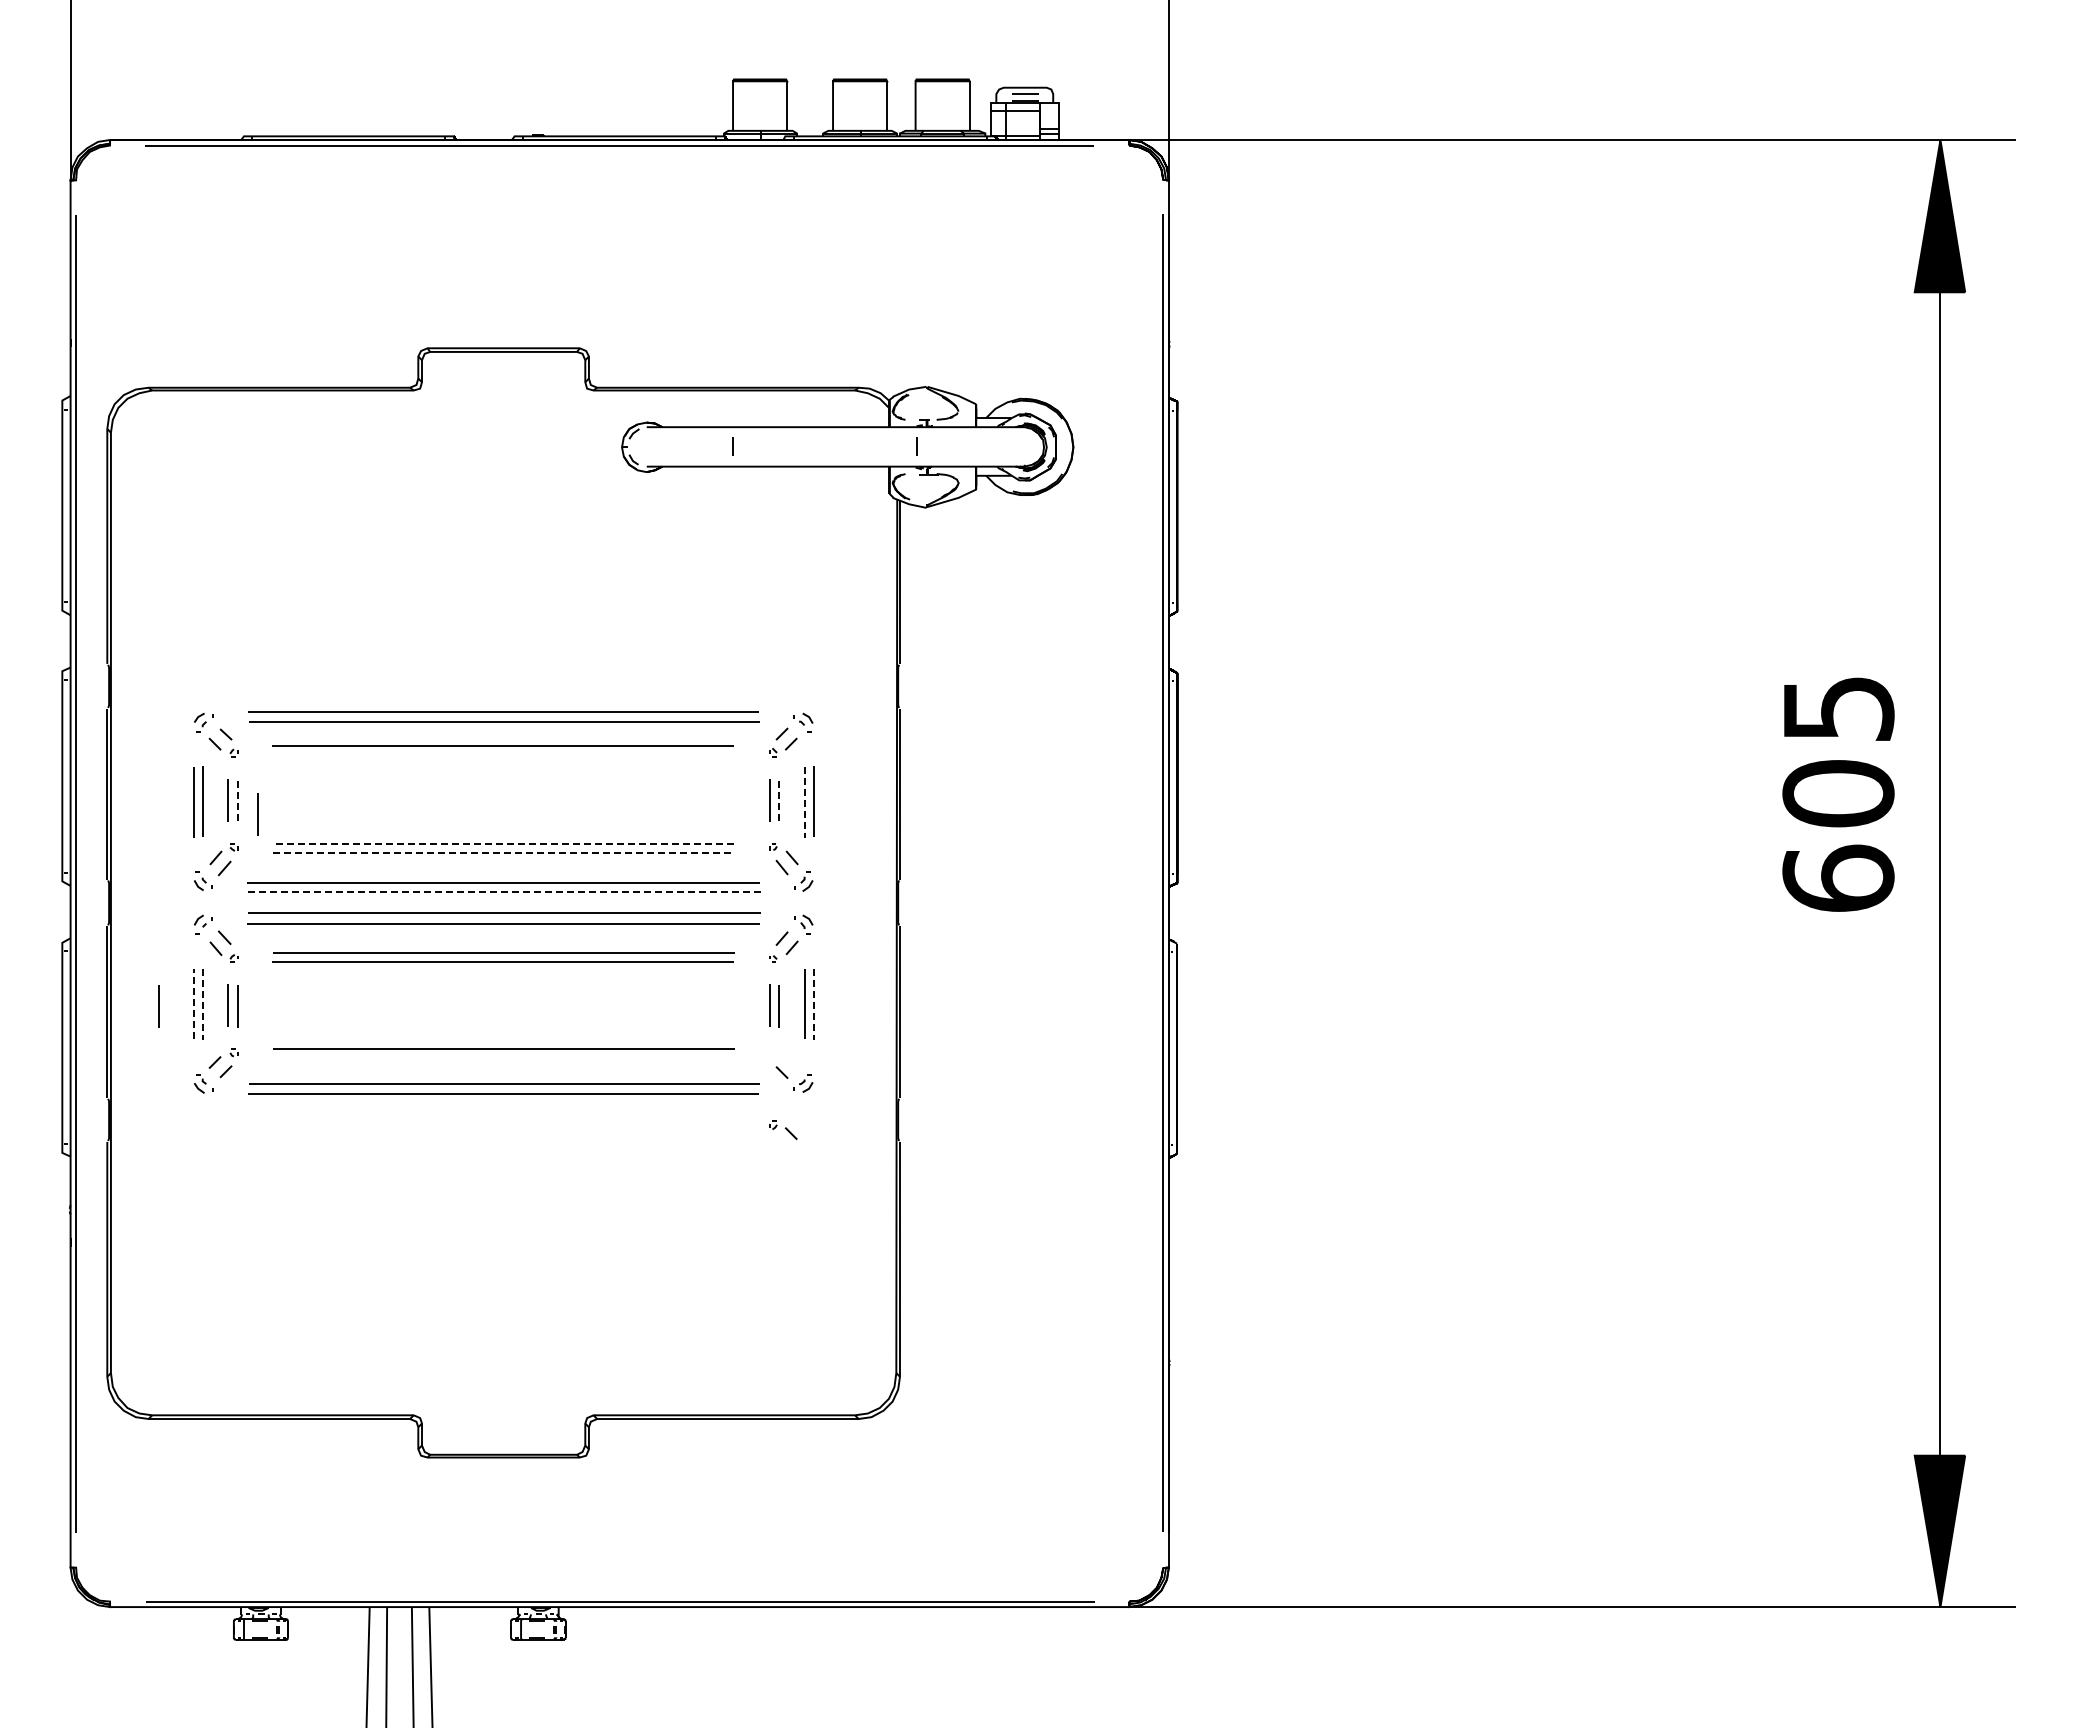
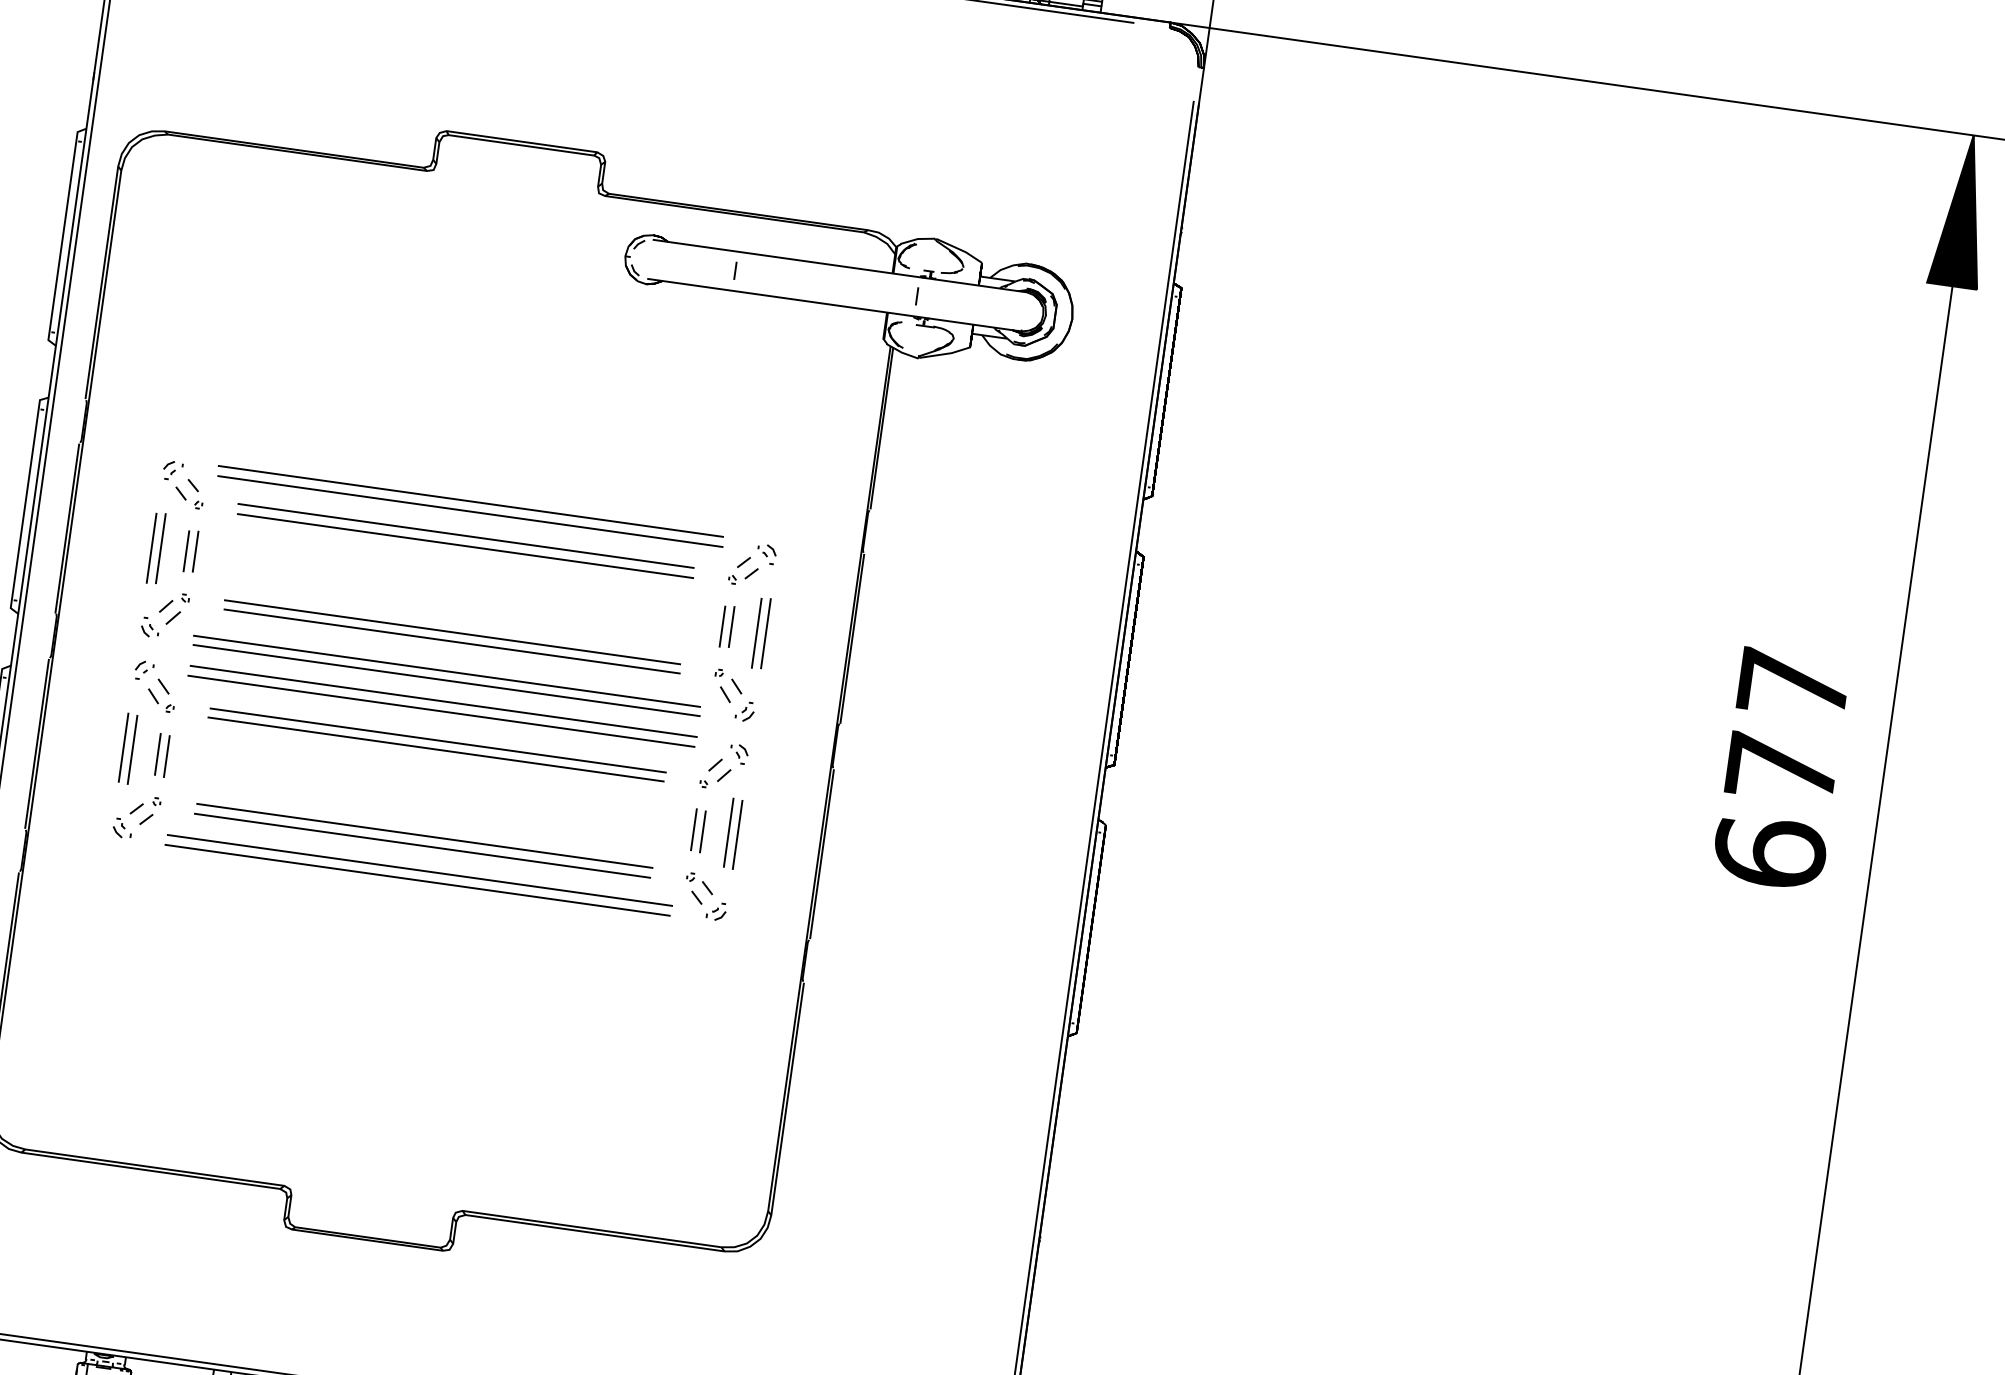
text: (1838, 752) -> (1787, 727), 605 -> 677
line: (503, 756) -> (464, 545), added
line: (237, 799) -> (195, 551), dashed -> solid
line: (778, 799) -> (731, 626), dashed -> solid
line: (804, 802) -> (756, 633), dashed -> solid
line: (257, 814) -> (213, 569), removed
line: (503, 843) -> (452, 632), dashed -> solid
line: (504, 852) -> (452, 641), dashed -> solid
line: (504, 892) -> (447, 680), dashed -> solid
line: (193, 1003) -> (123, 747), dashed -> solid
line: (202, 1005) -> (132, 750), dashed -> solid
line: (813, 1005) -> (737, 835), dashed -> solid
line: (158, 1006) -> (88, 745), removed
line: (502, 1058) -> (421, 844), added
part: (783, 1129) -> (700, 882), moved

